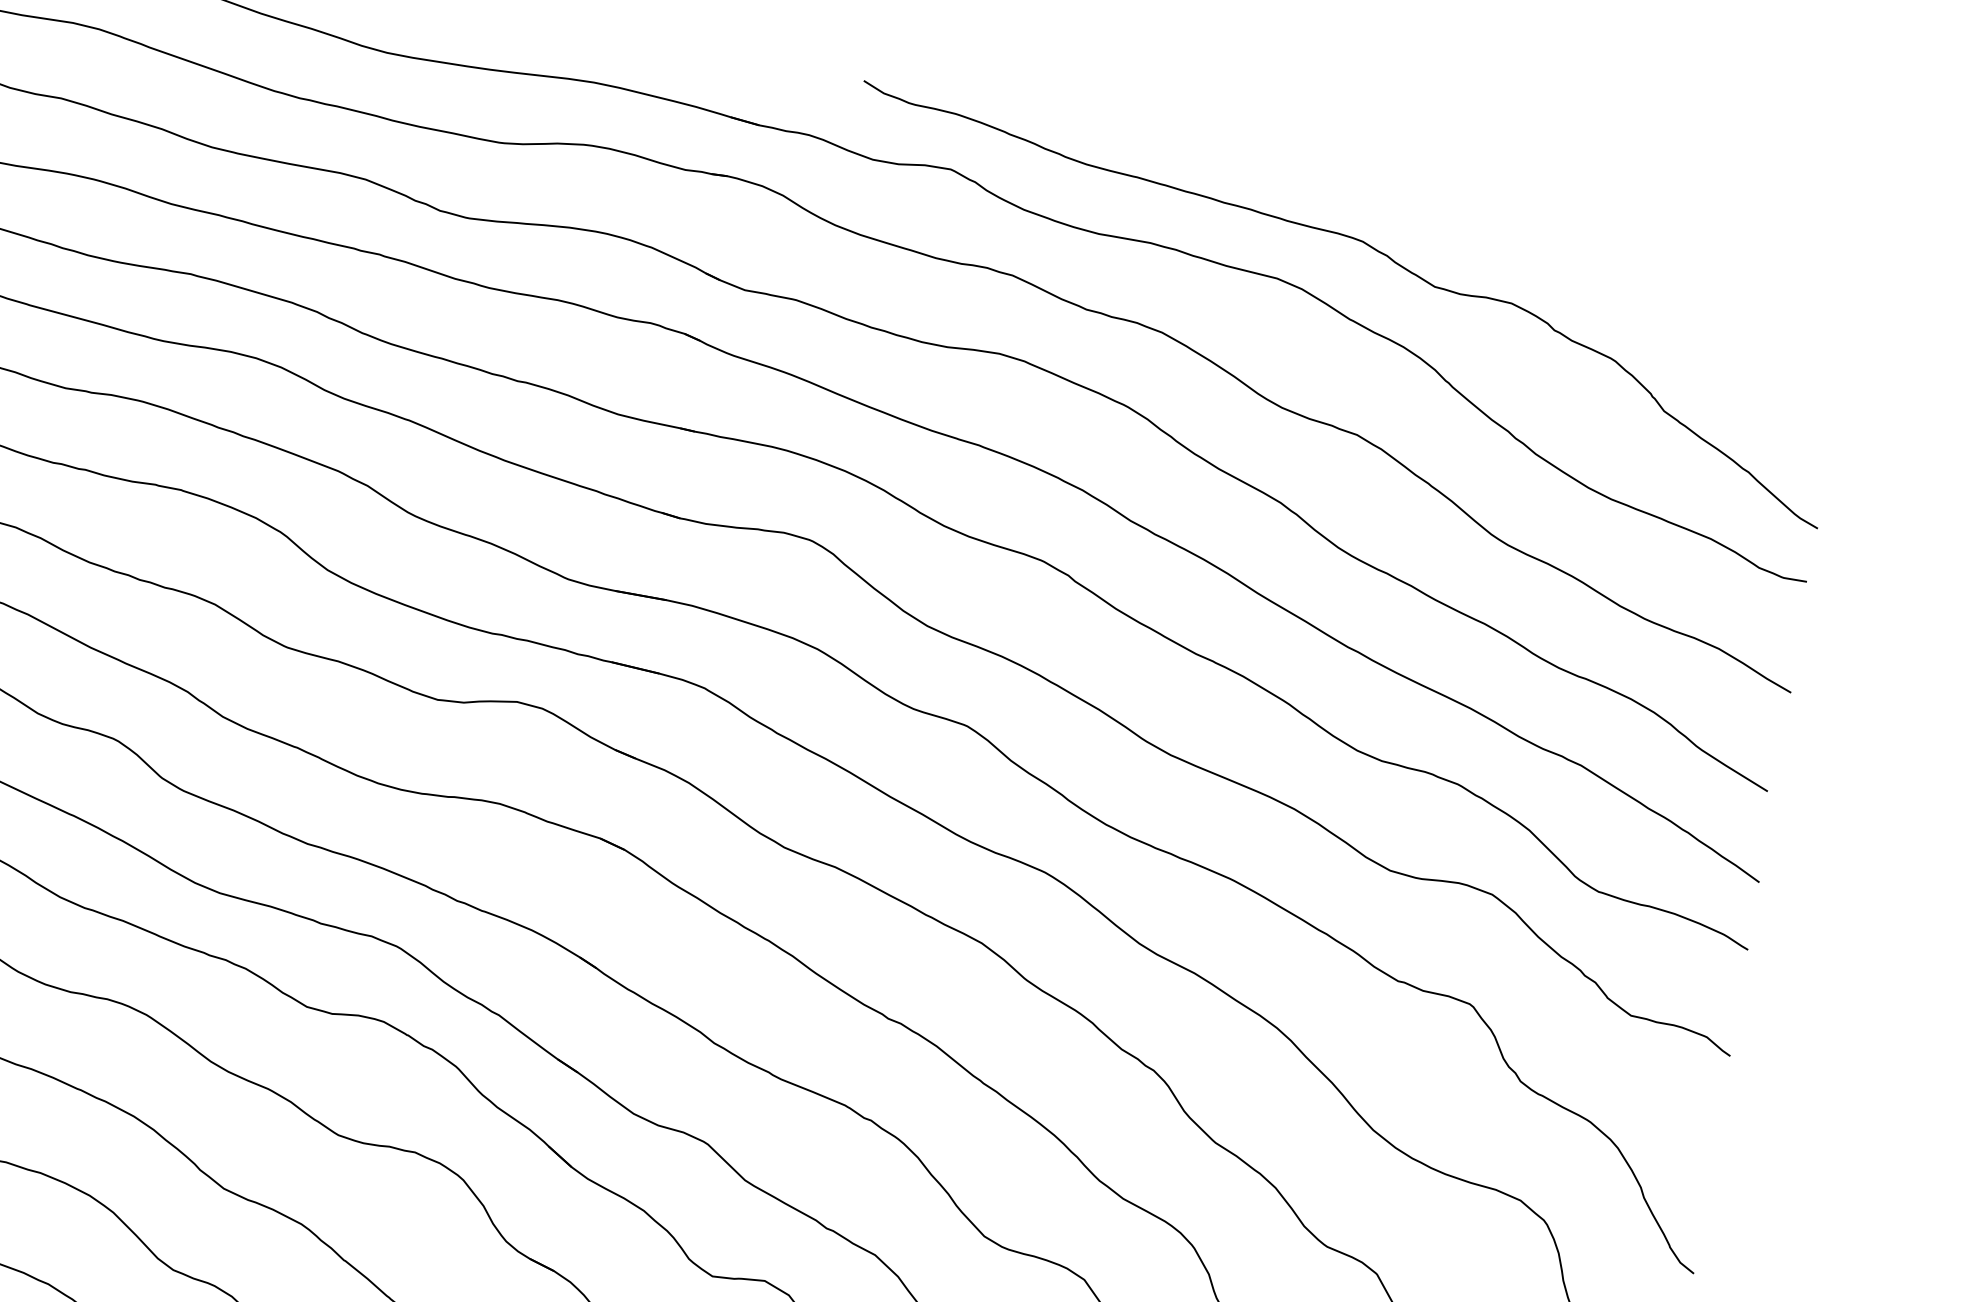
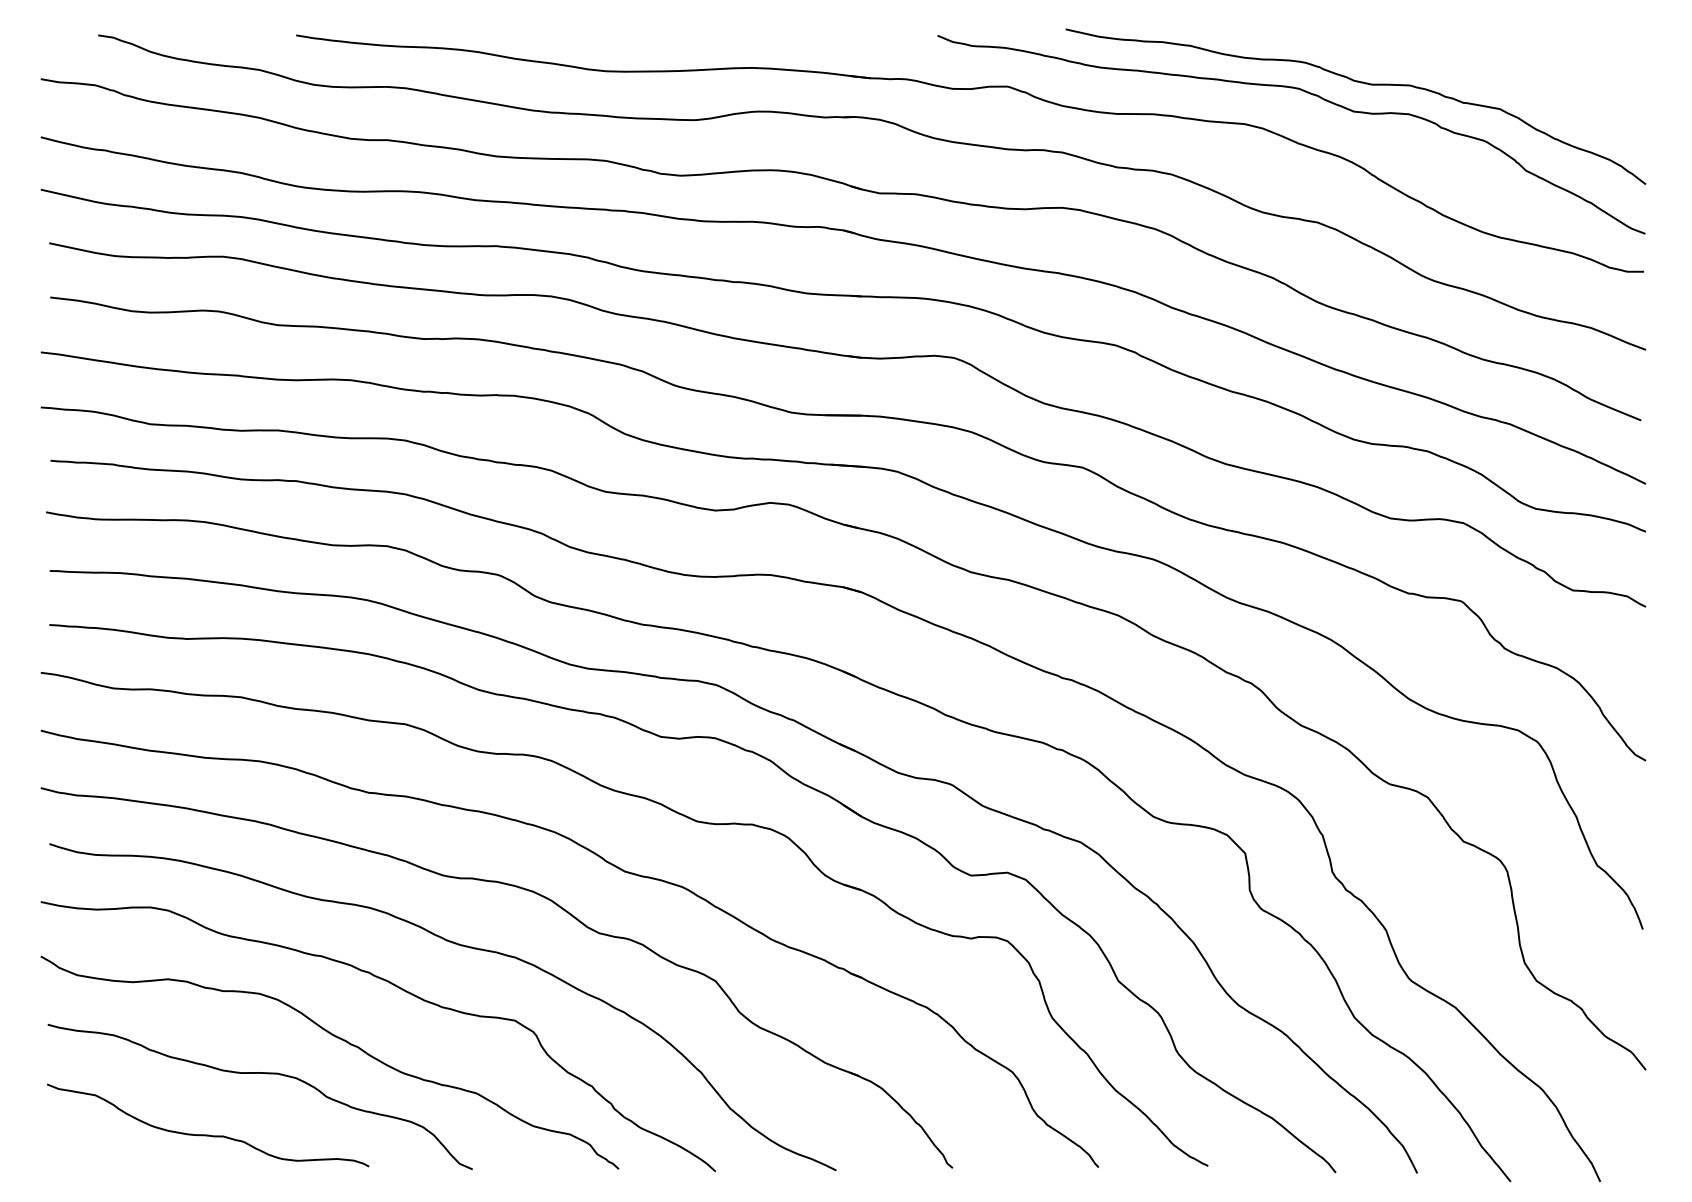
curve: (1450, 248) -> (1360, 83), added

